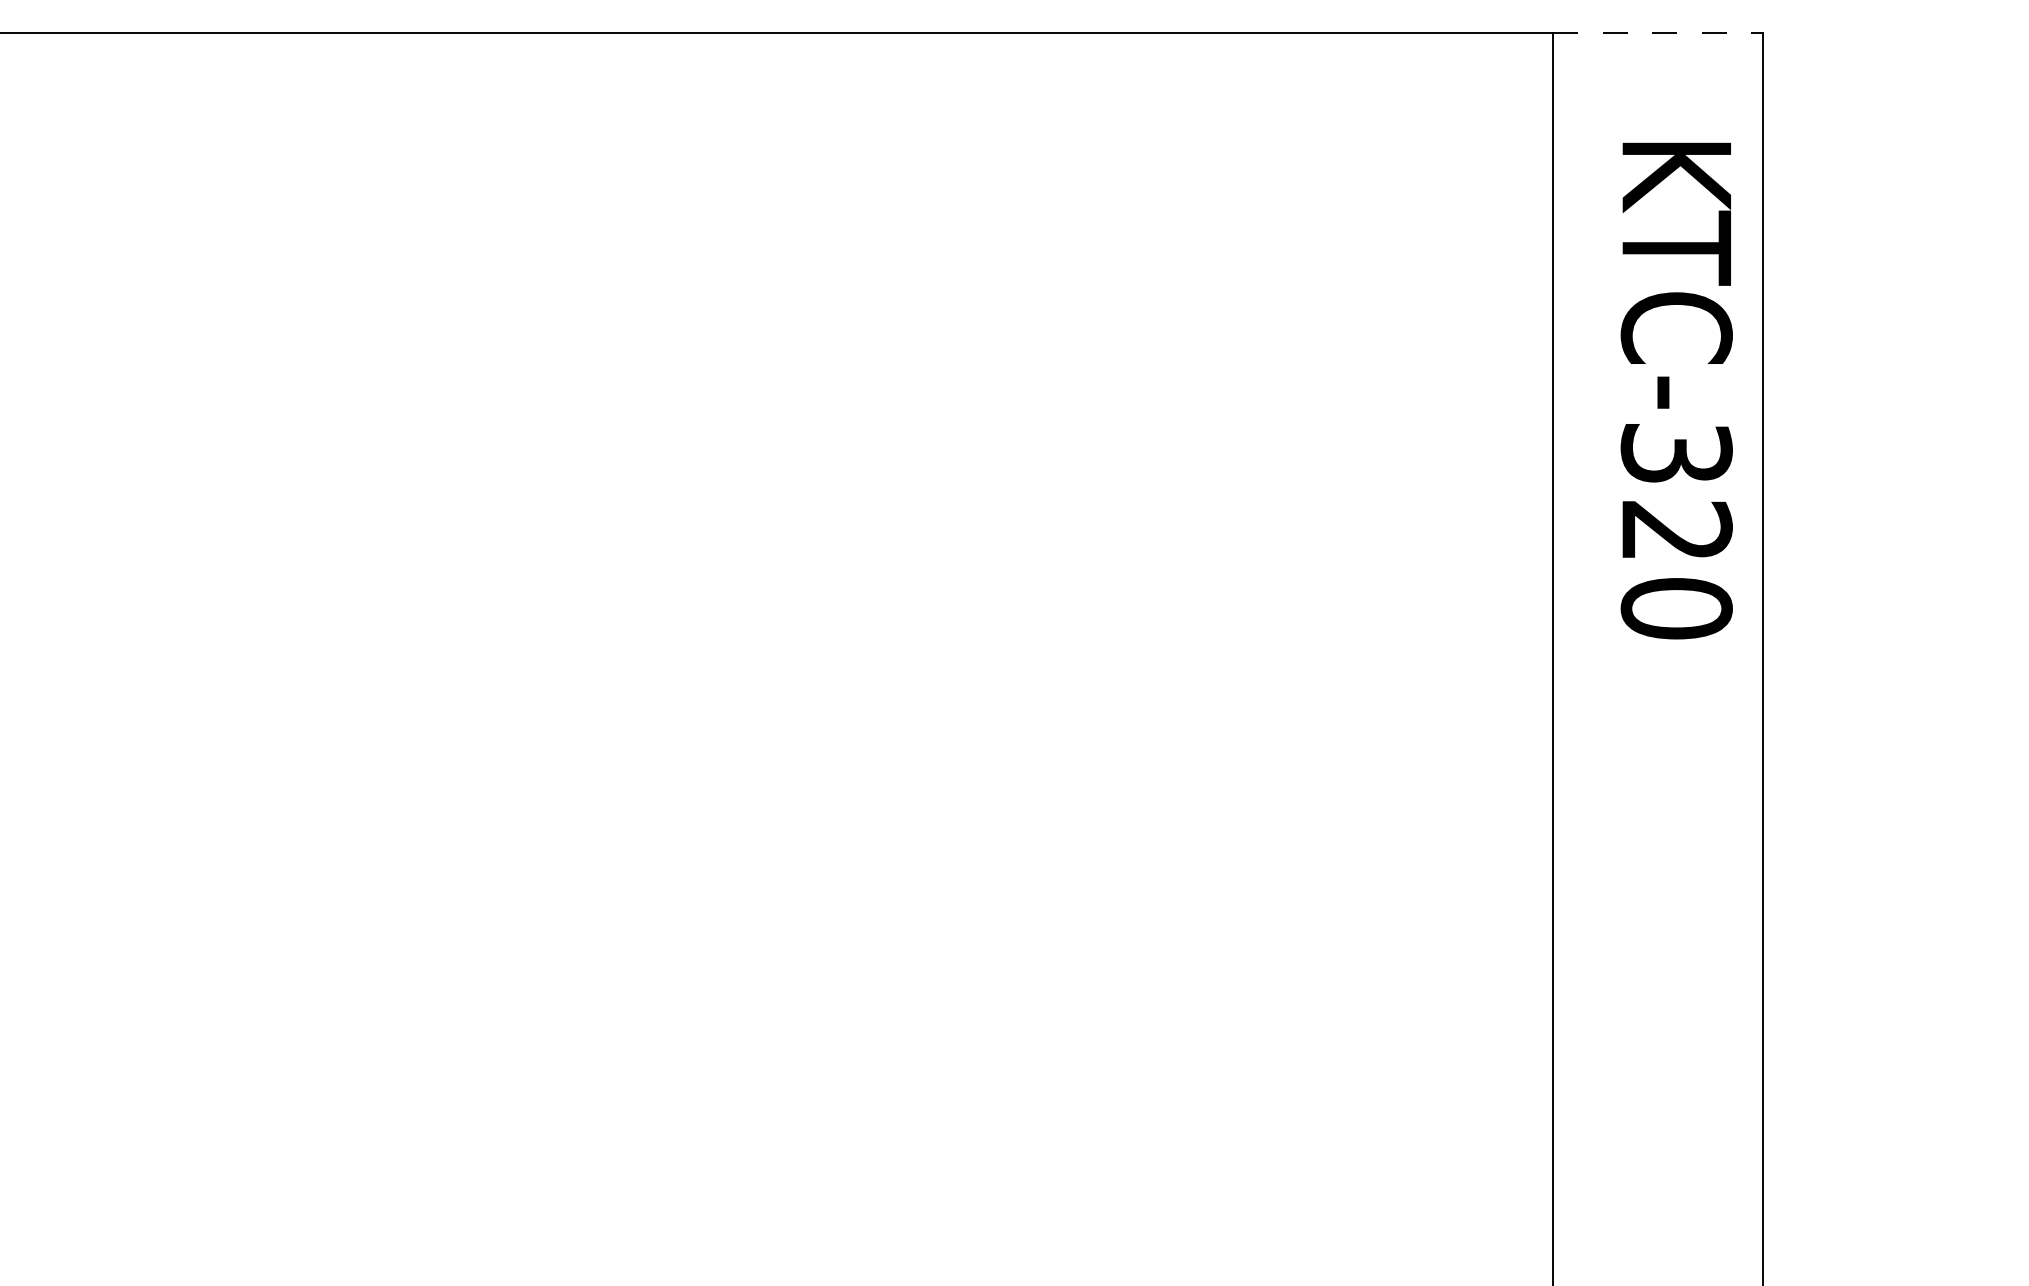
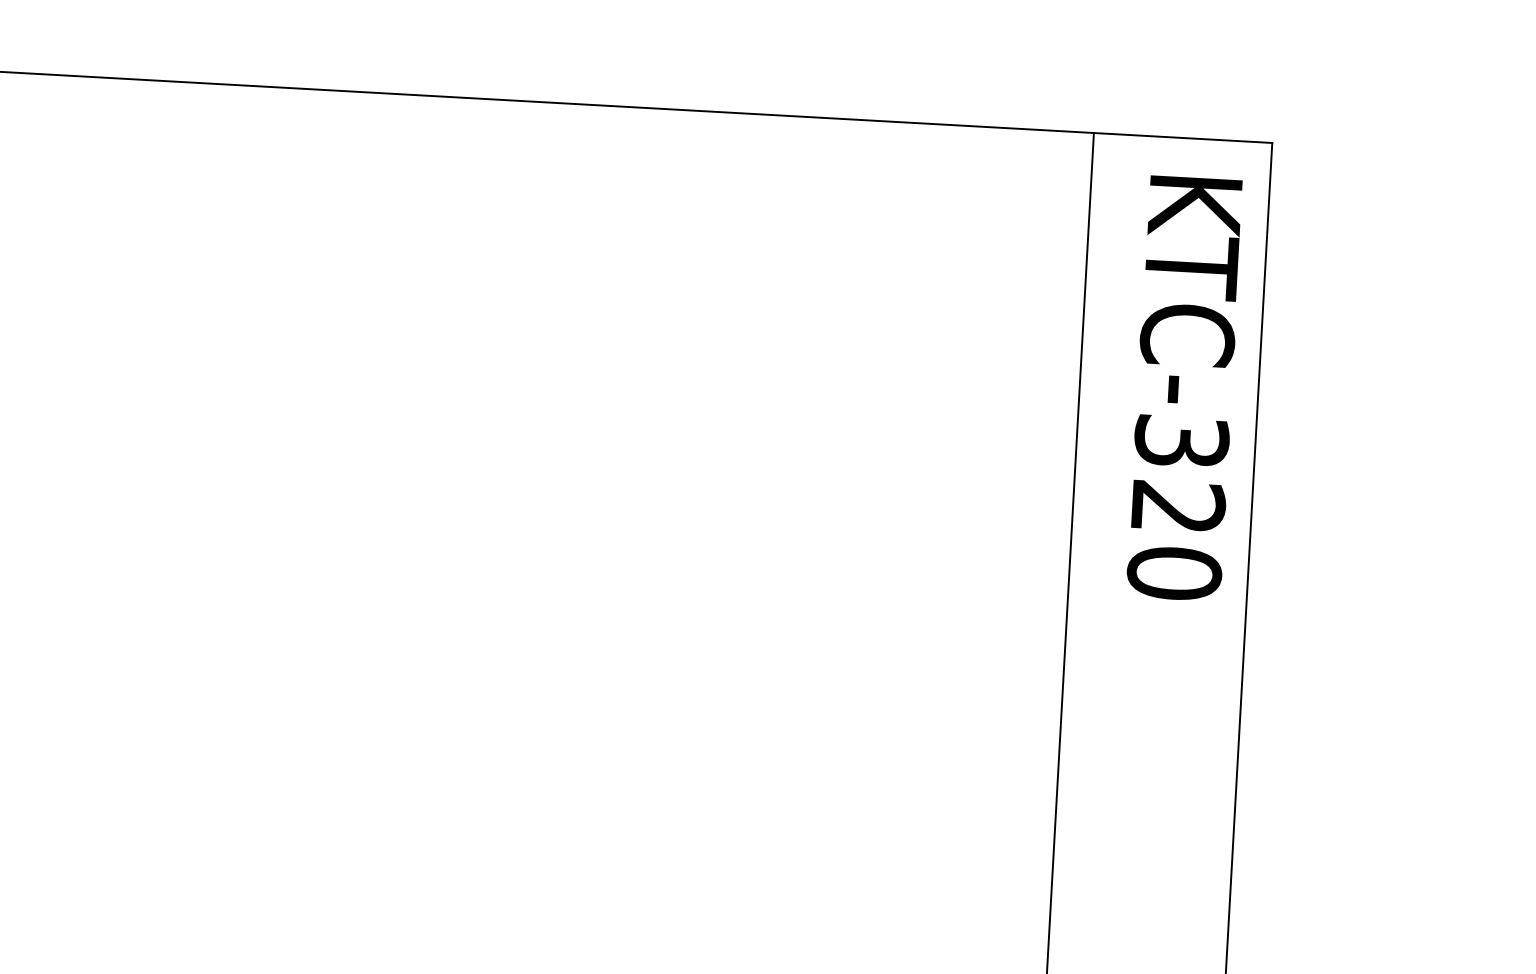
line: (1658, 32) -> (1183, 137), dashed -> solid
text: (1676, 390) -> (1184, 388), moved

